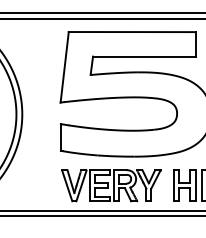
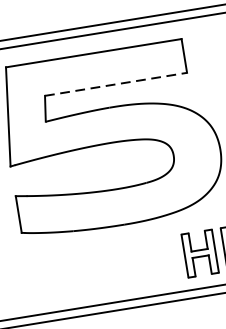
line: (145, 56) -> (117, 83), solid -> dashed
part: (111, 185) -> (99, 269), removed

